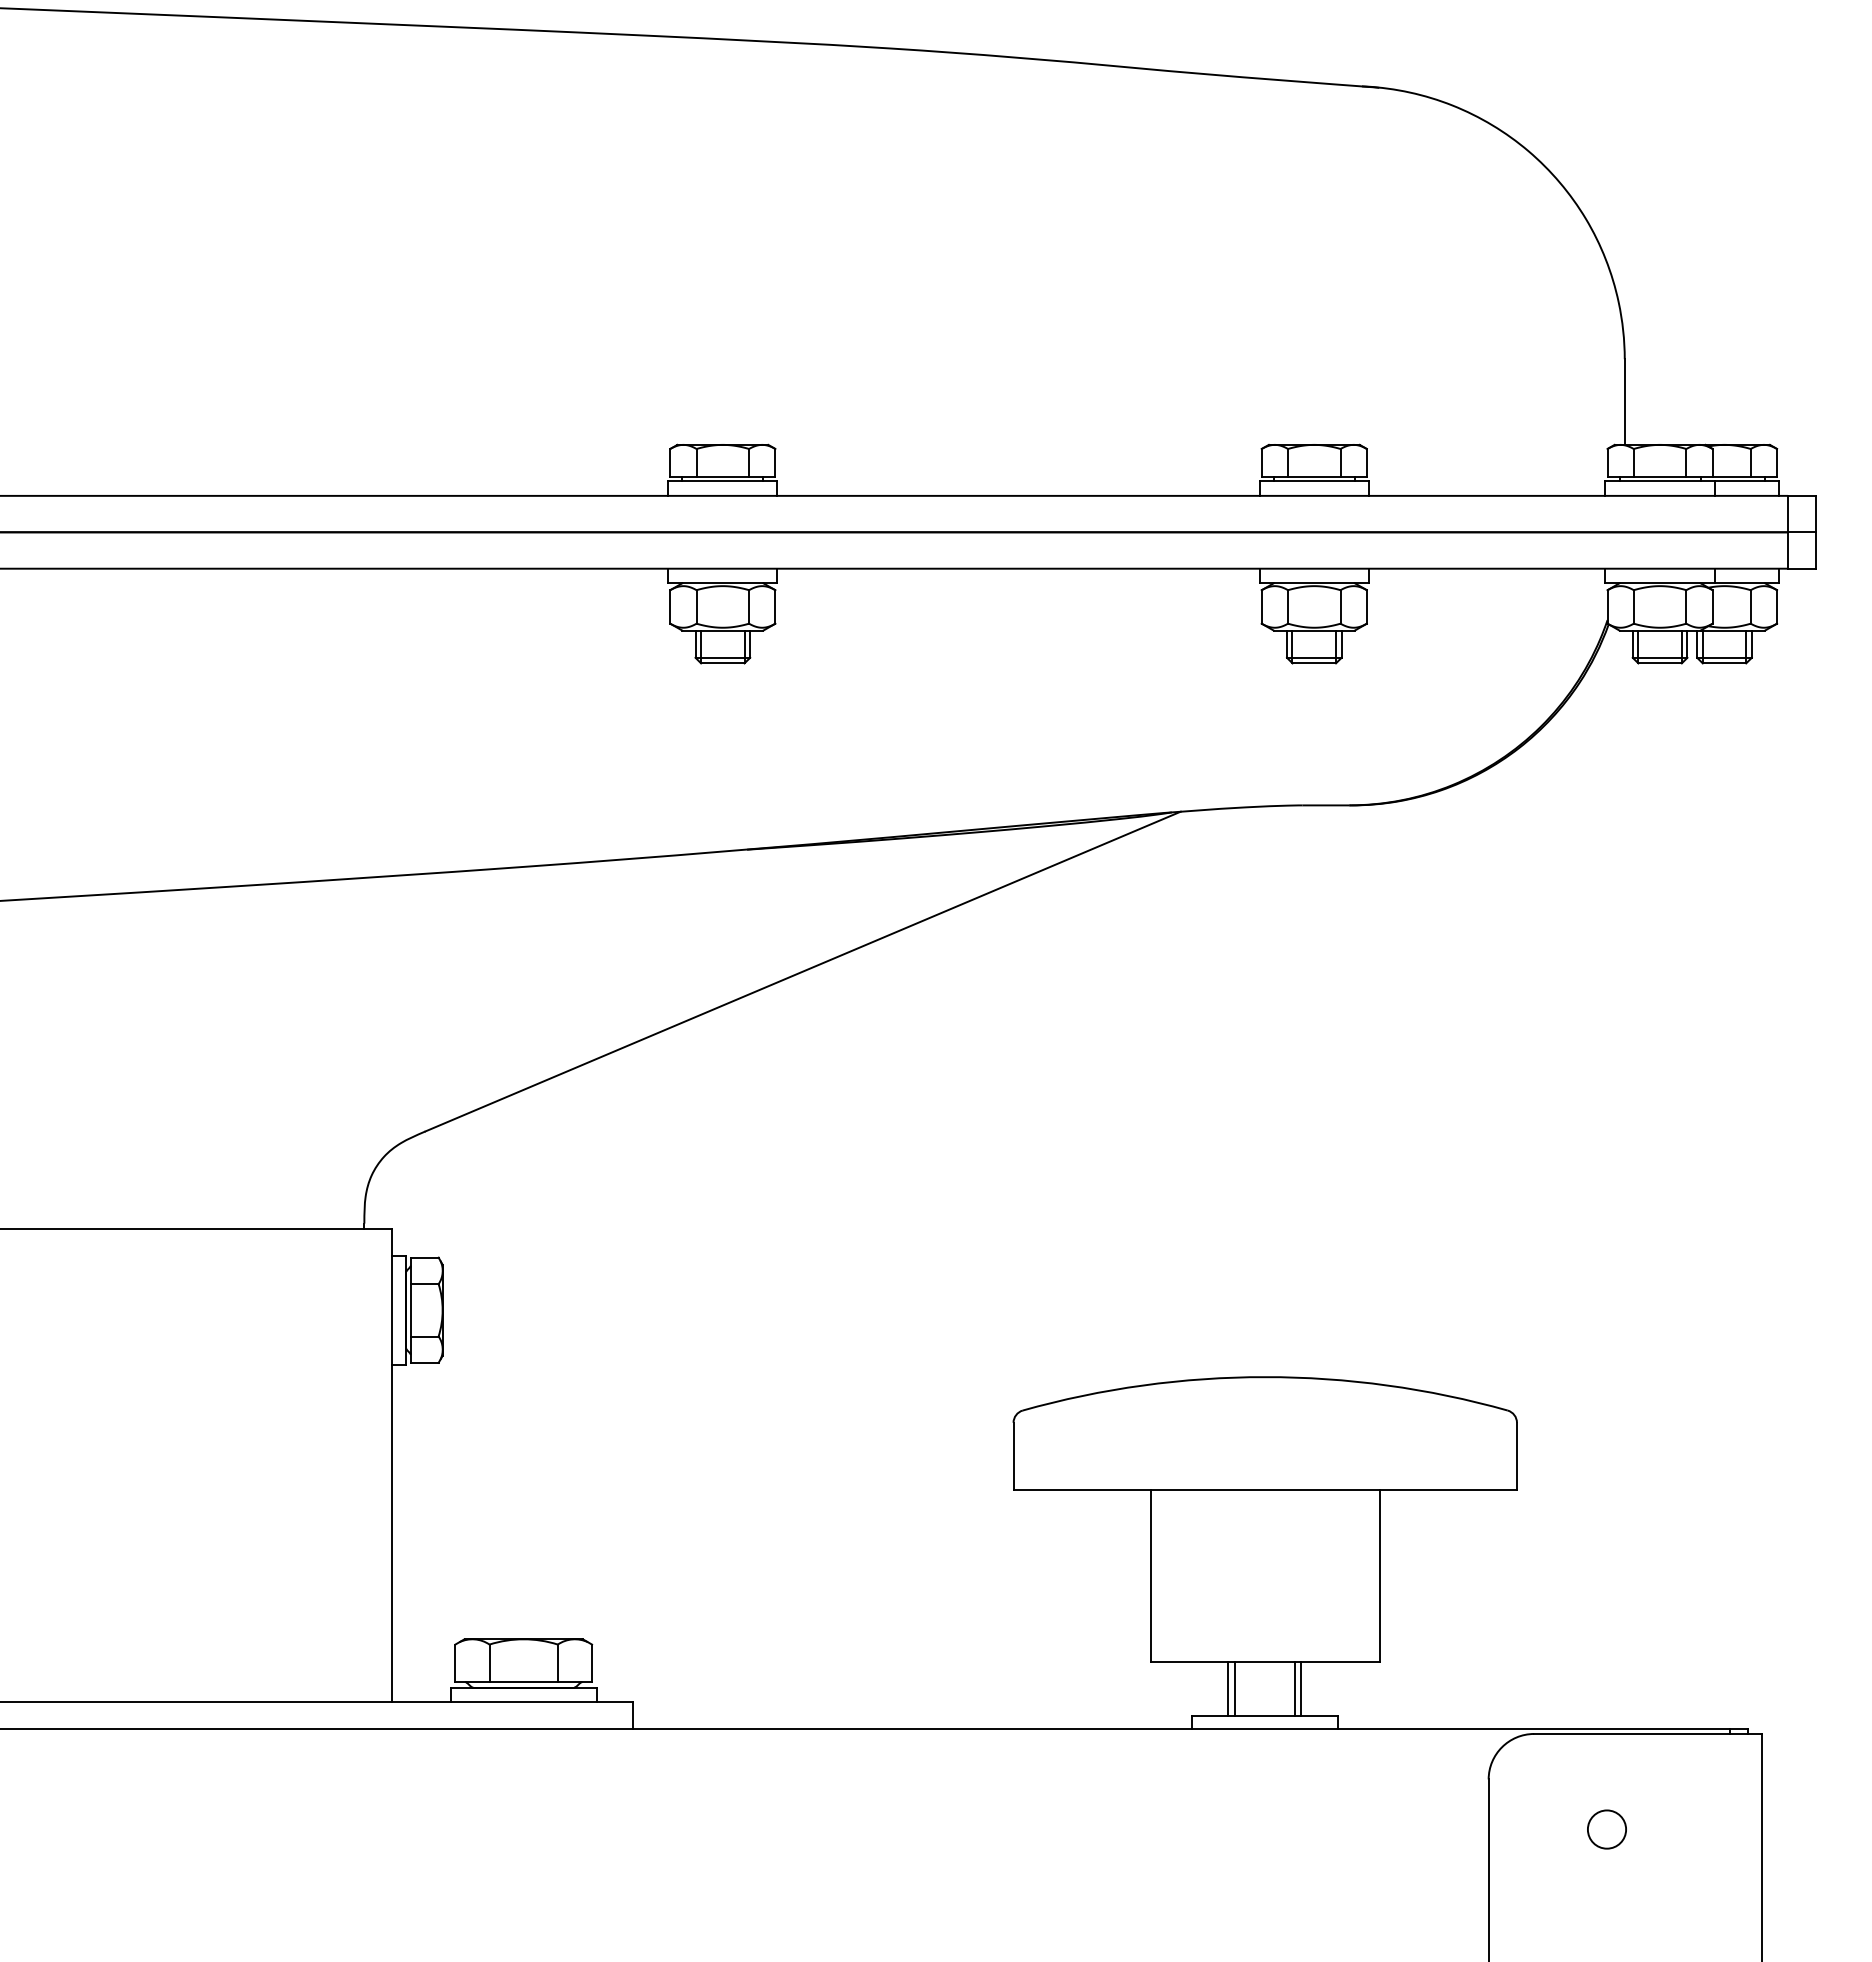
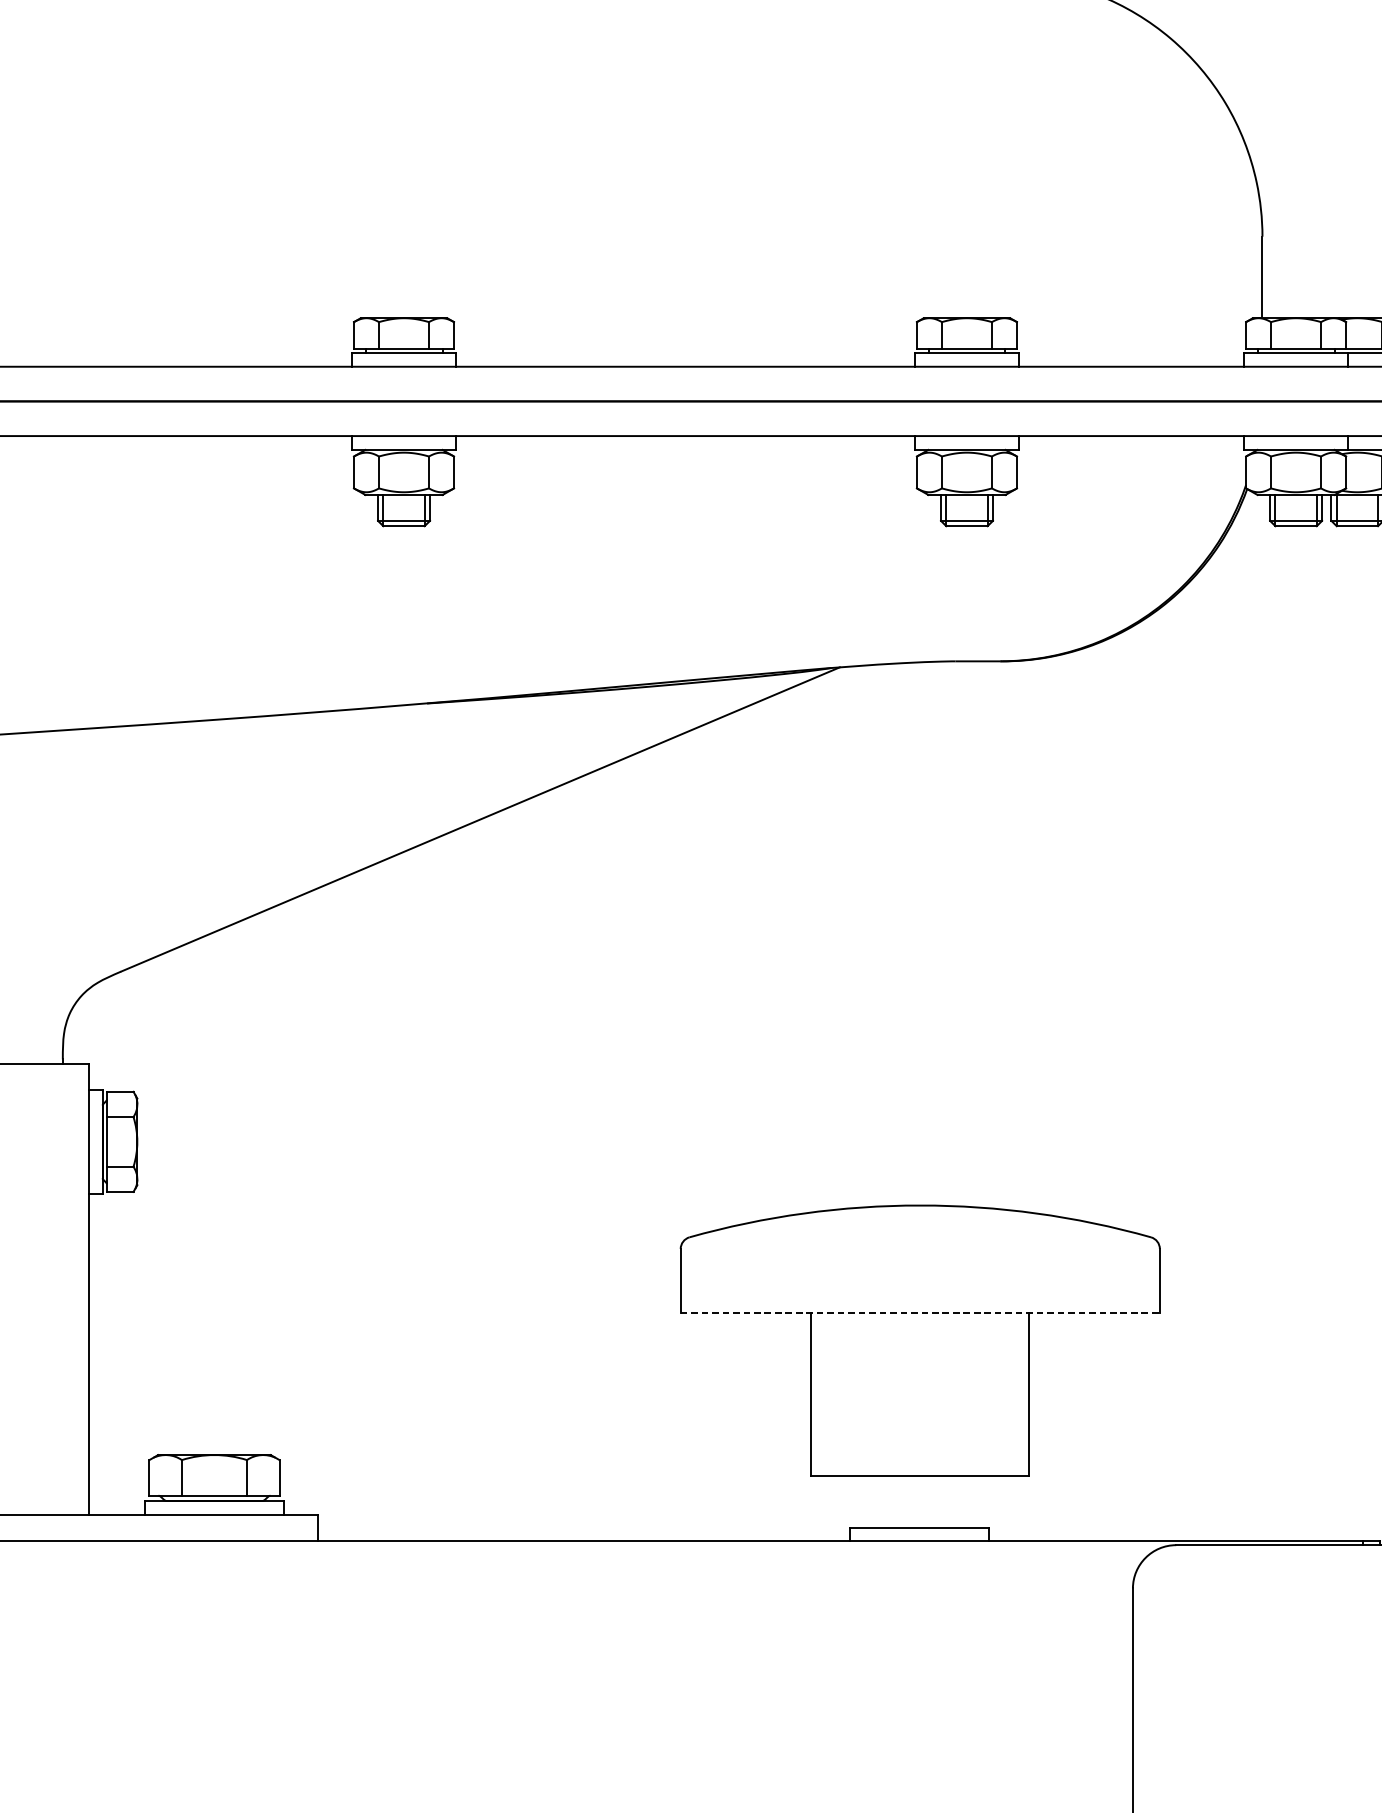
line: (1265, 1489) -> (920, 1312), solid -> dashed
line: (1228, 1688) -> (885, 1501), removed
line: (1234, 1688) -> (891, 1501), removed
line: (1295, 1688) -> (949, 1501), removed
line: (1301, 1688) -> (954, 1501), removed
circle: (1606, 1829) -> (1245, 1636), removed

